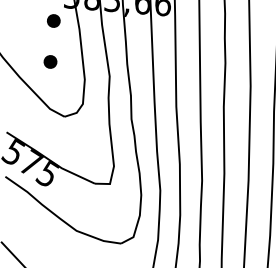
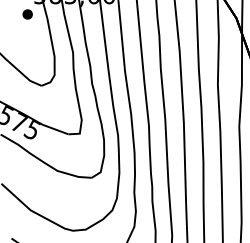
part: (50, 61) -> (27, 45), removed

